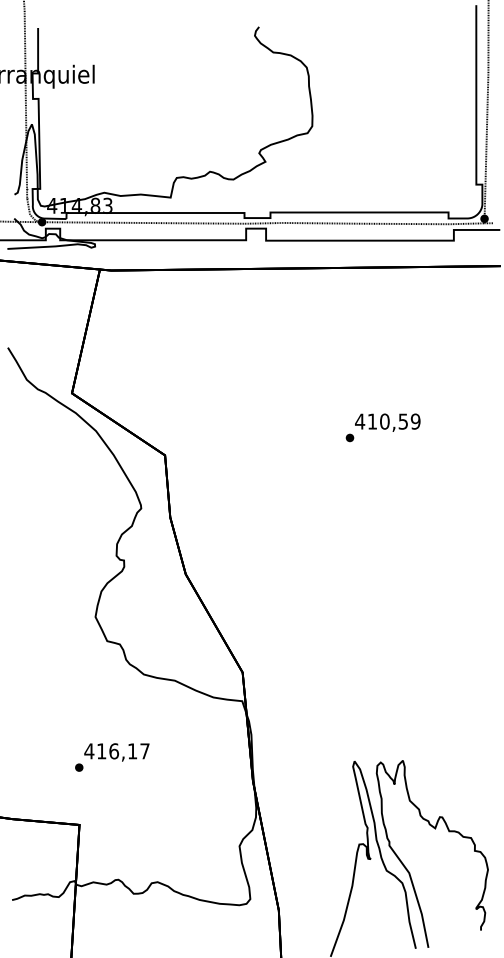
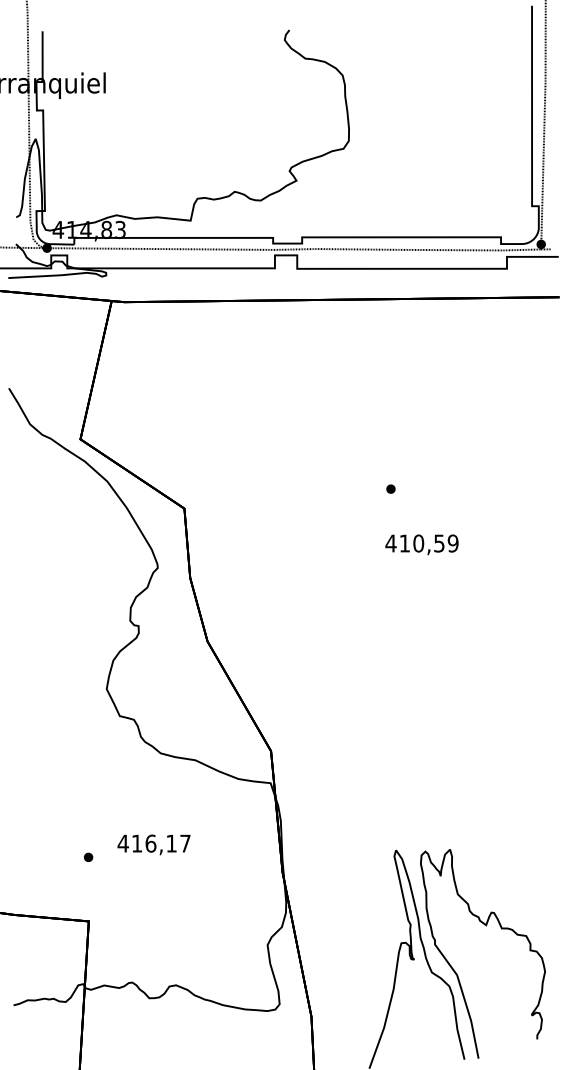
text: (387, 422) -> (421, 544), moved
text: (116, 752) -> (153, 844), moved

